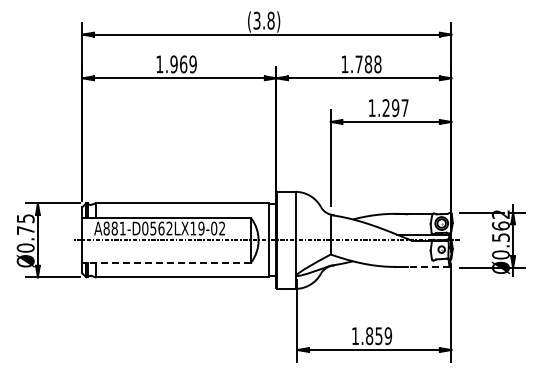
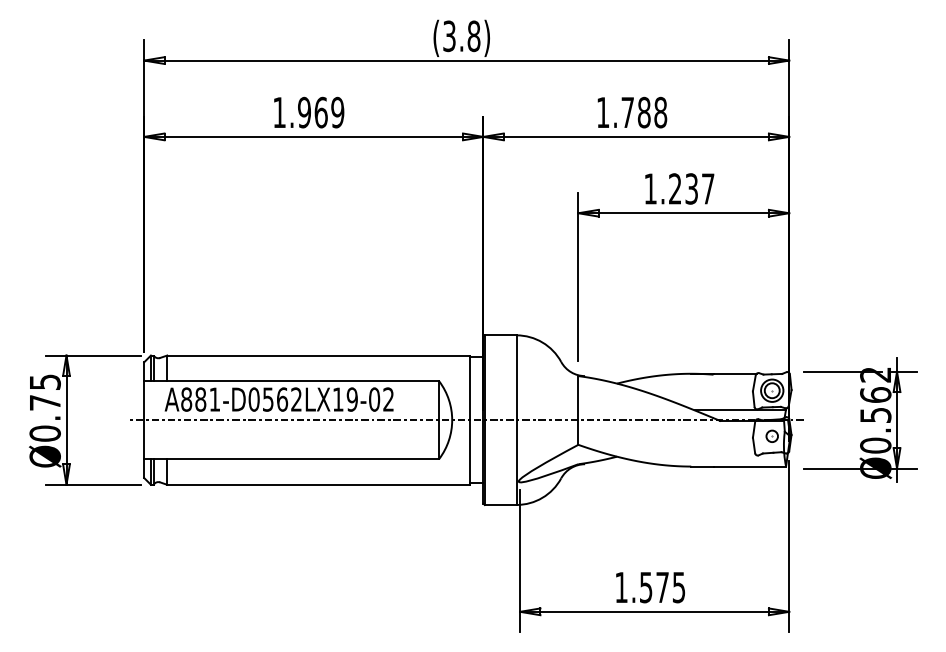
text: (395, 107) -> (691, 187), 1.297 -> 1.237
line: (166, 262) -> (291, 458), dashed -> solid
line: (428, 266) -> (749, 465), dashed -> solid
text: (379, 336) -> (663, 588), 1.859 -> 1.575

